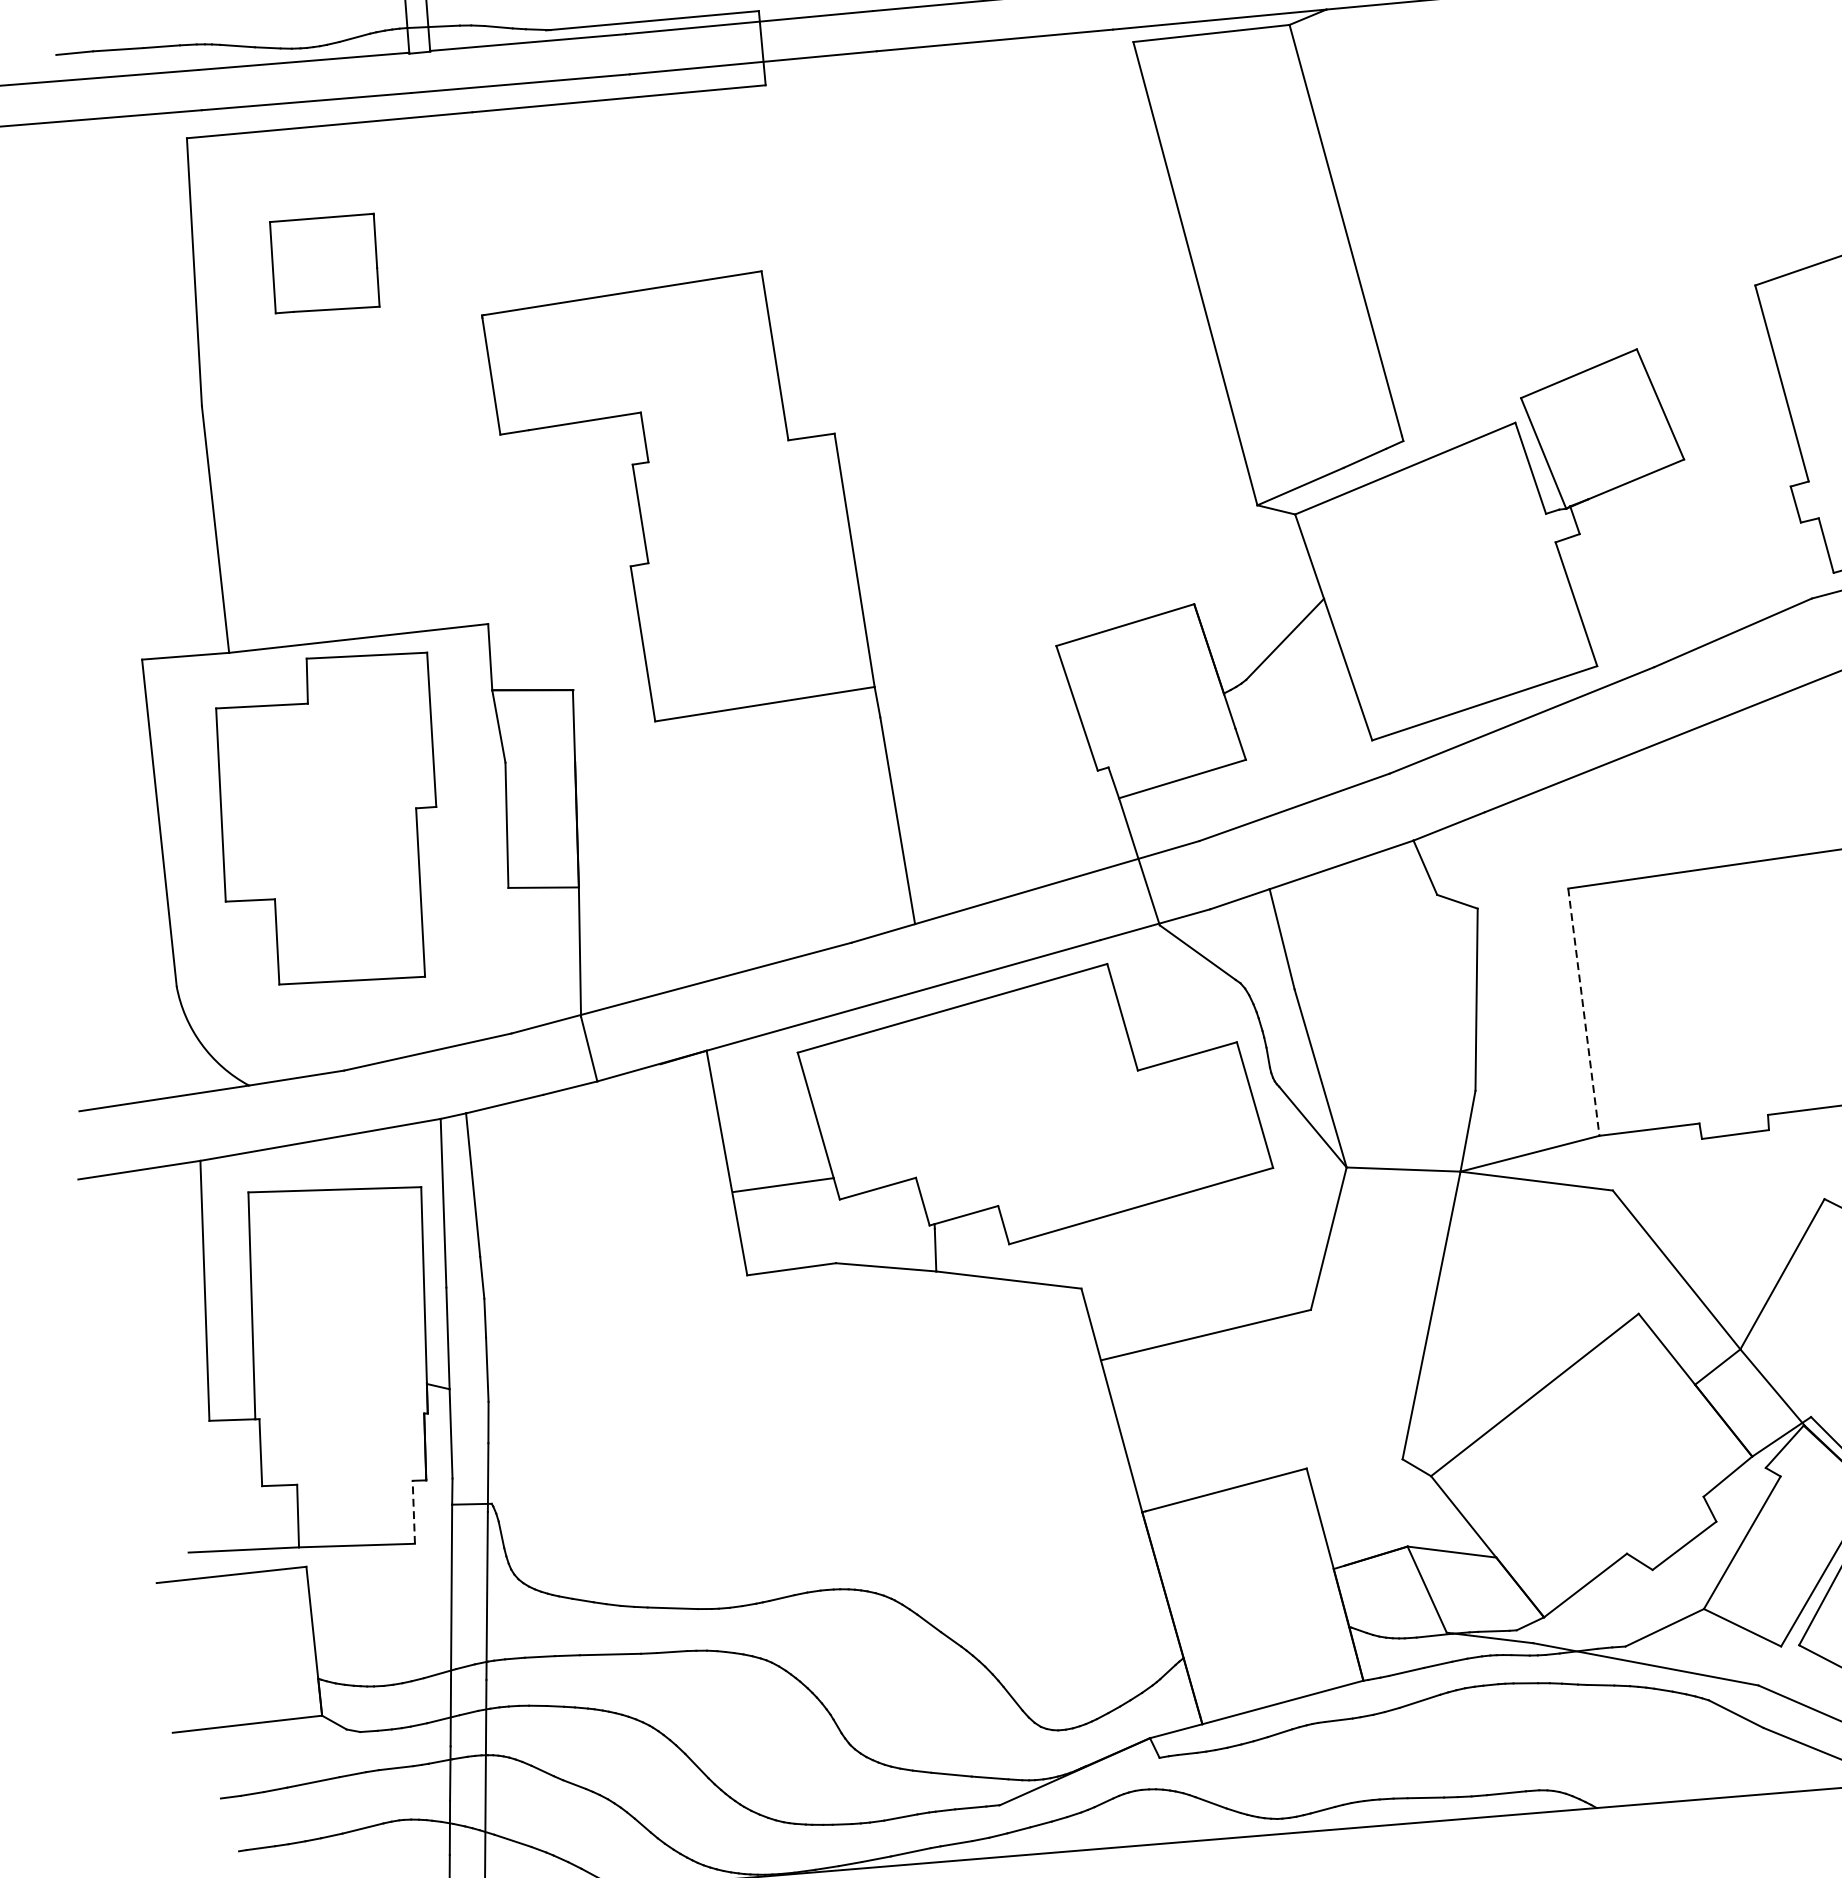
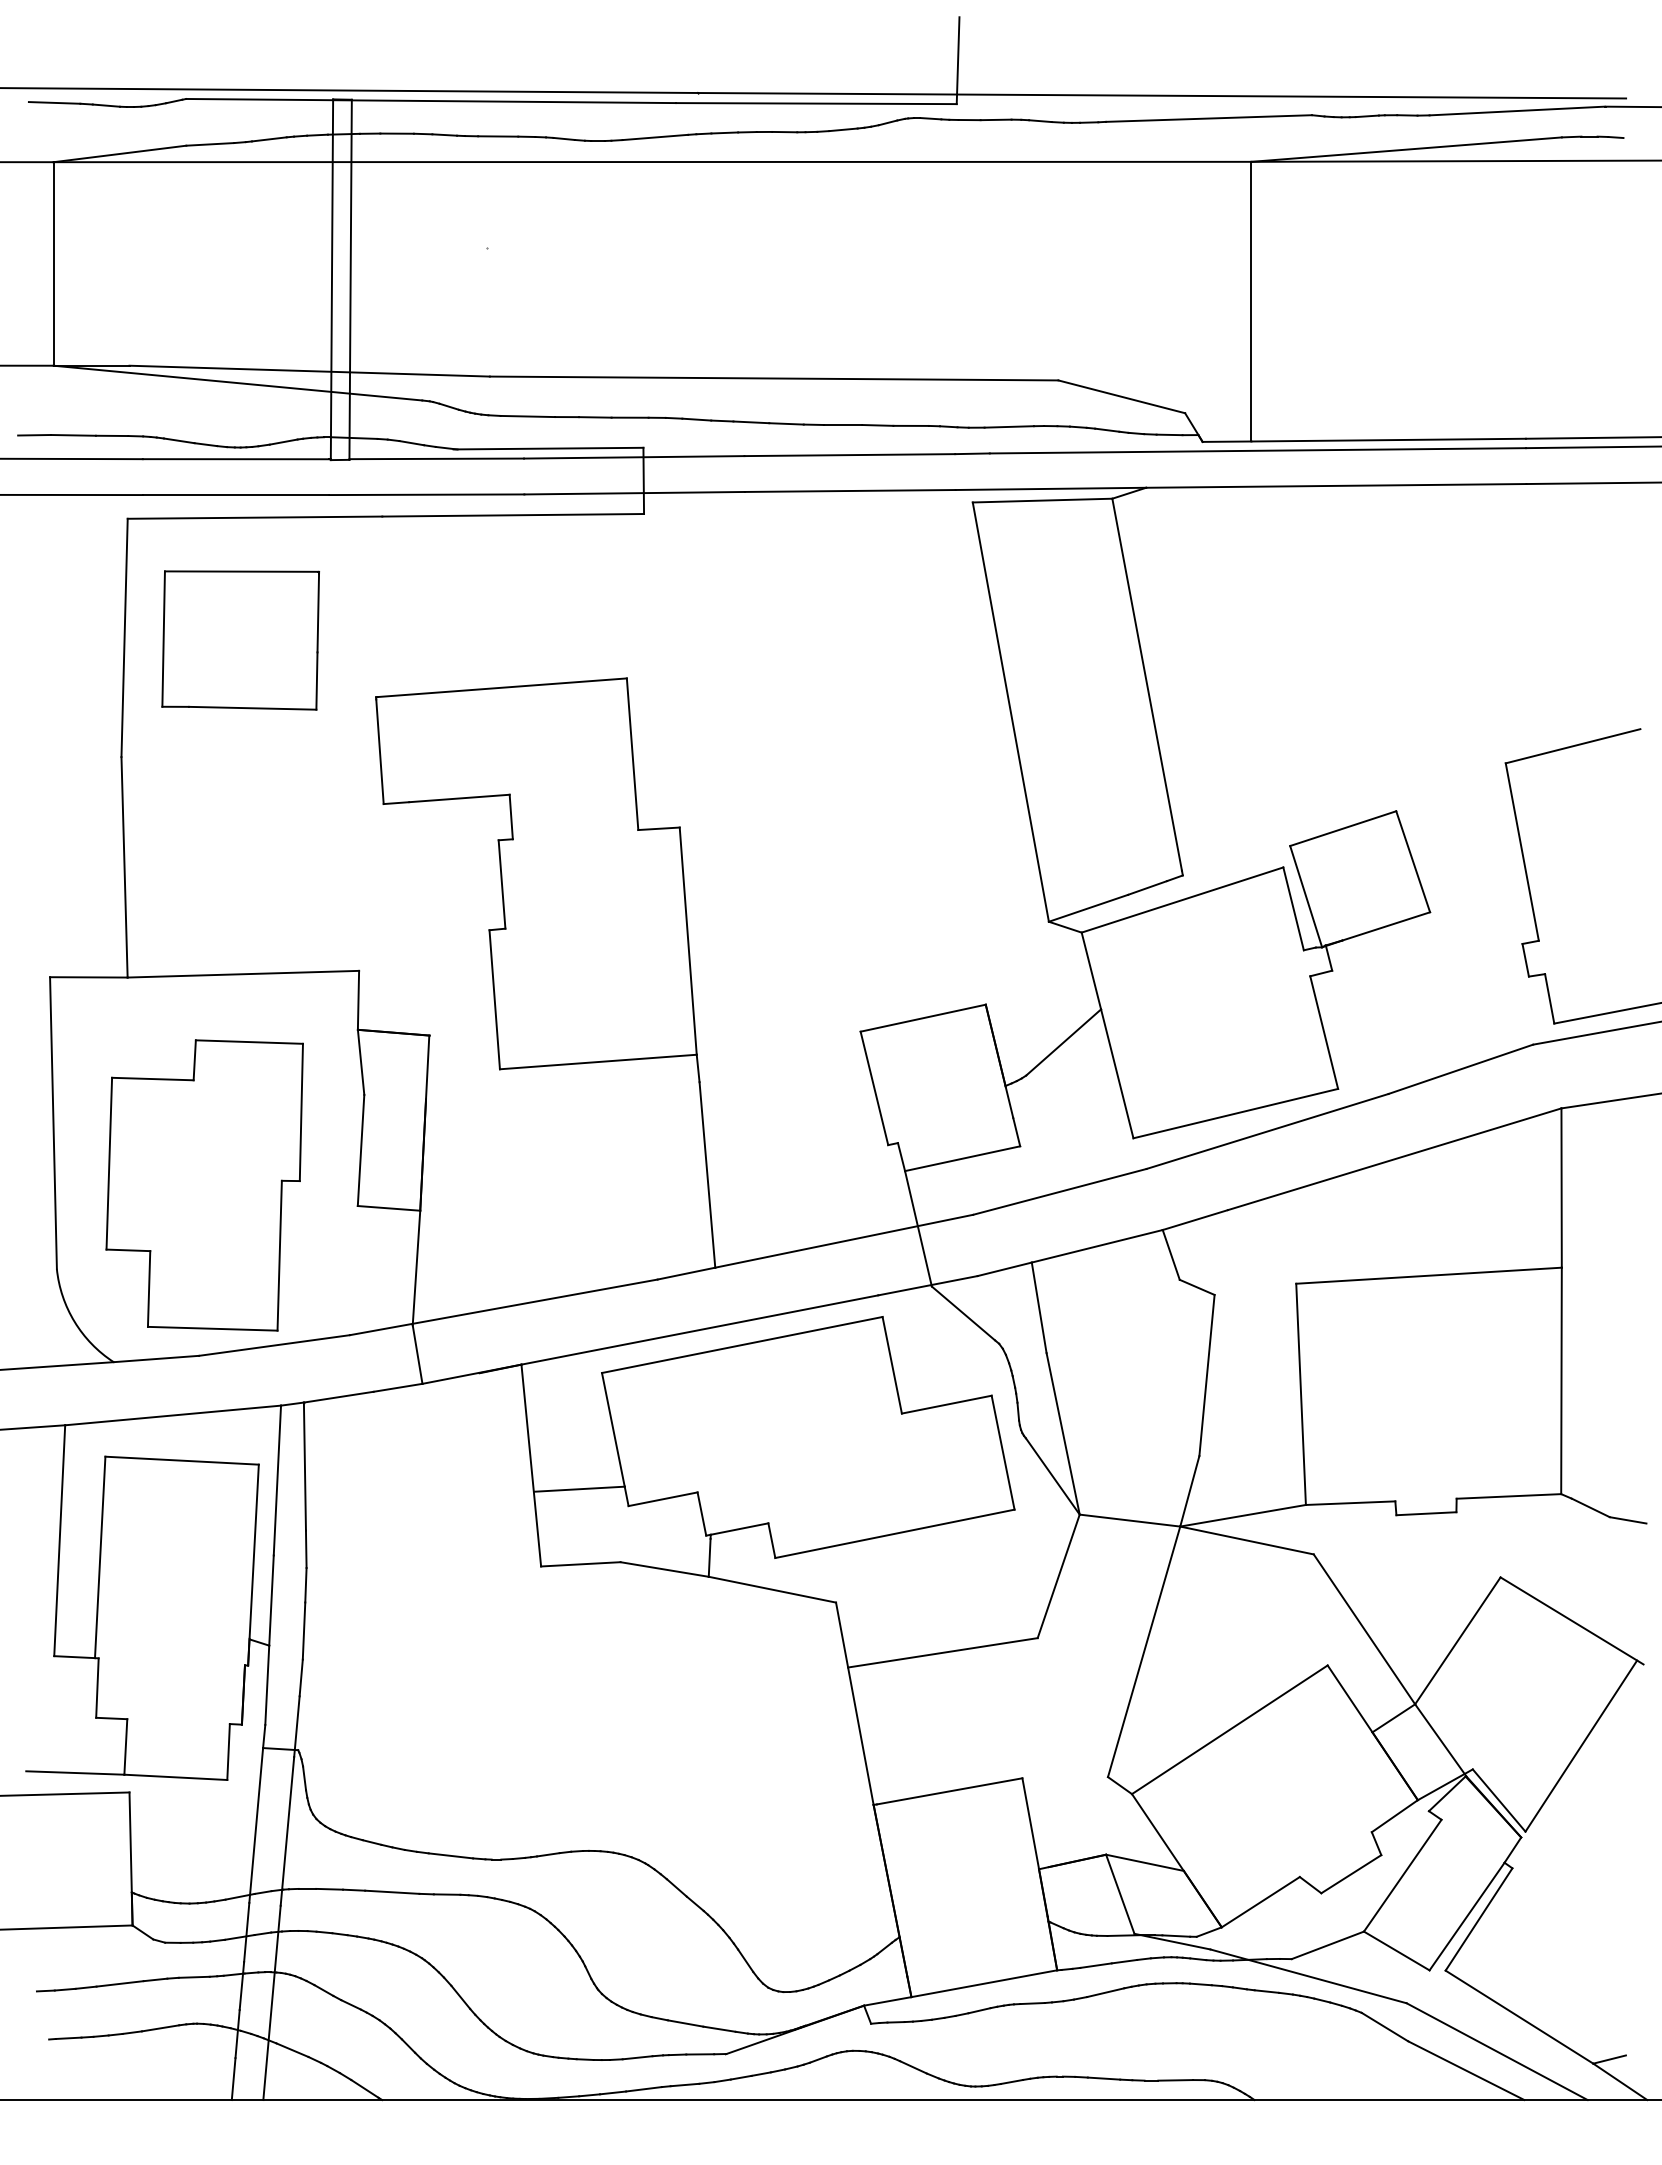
part: (324, 264) -> (240, 640), size x1.67
part: (329, 820) -> (204, 1185), moved
line: (1584, 1012) -> (1301, 1394), dashed -> solid
line: (413, 1511) -> (228, 1751), dashed -> solid

